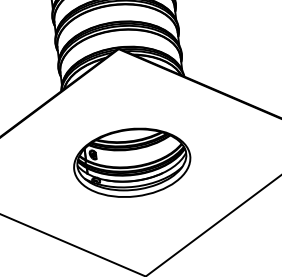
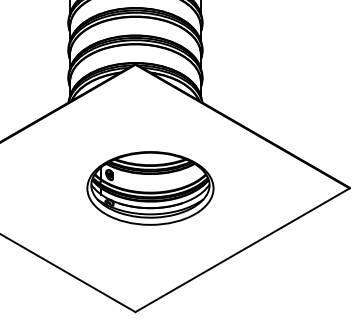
part: (132, 162) -> (150, 188), moved

